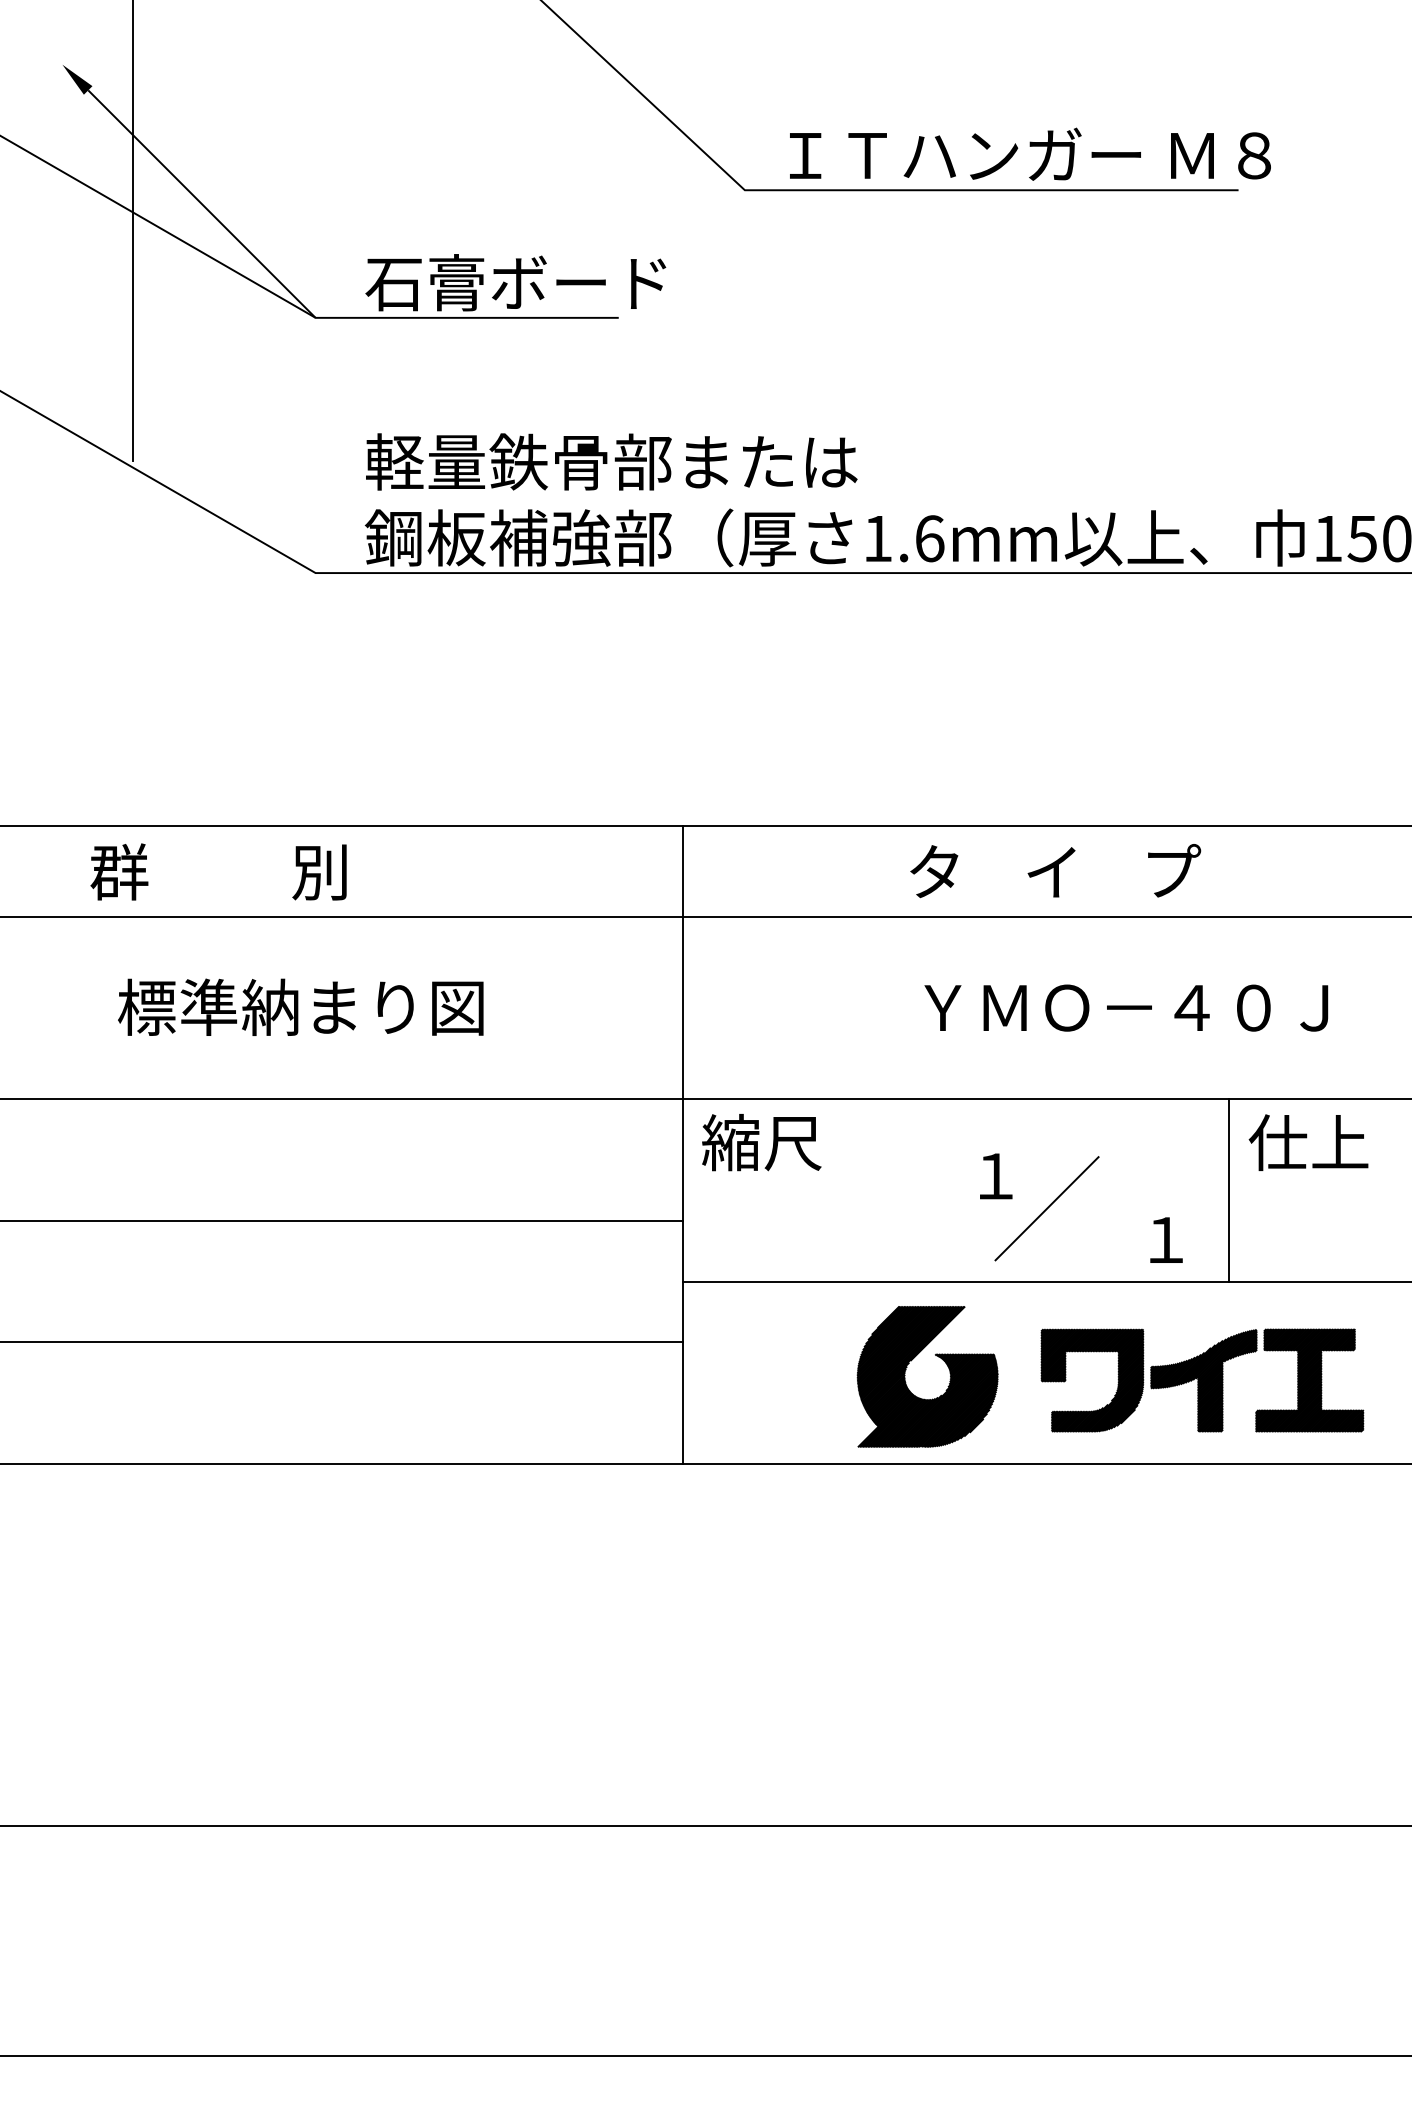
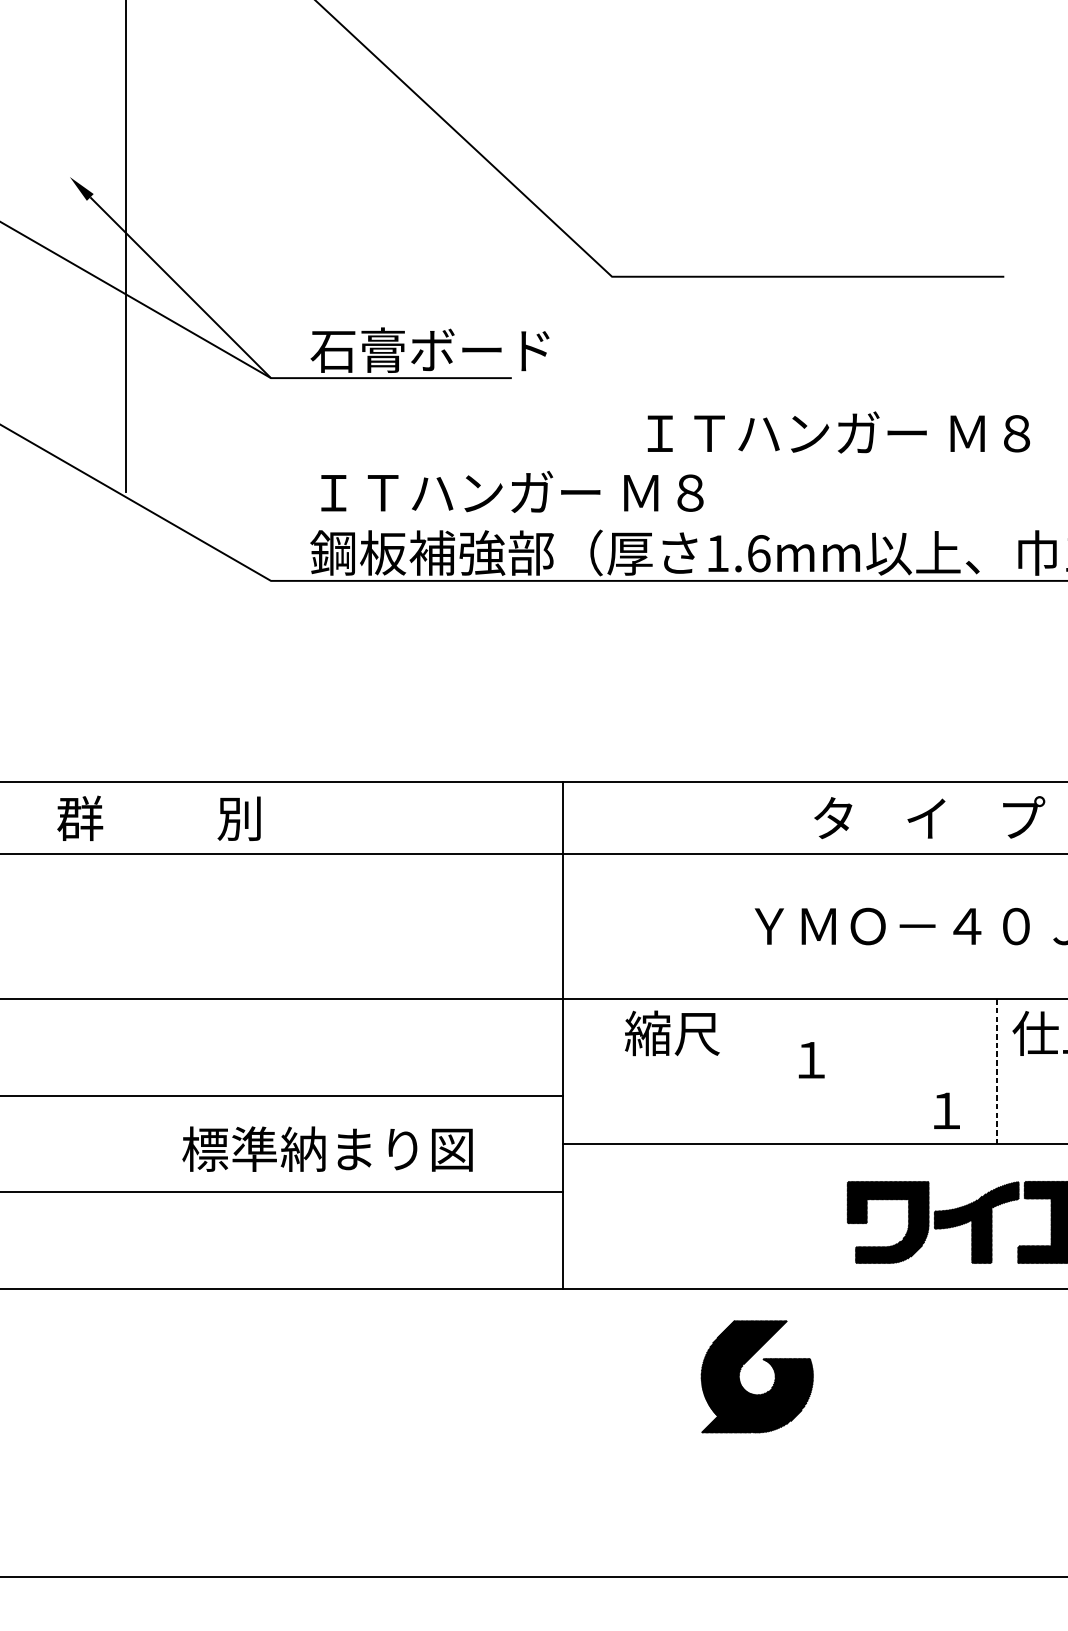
text: (1030, 153) -> (838, 431), moved
text: (613, 461) -> (507, 492), 軽量鉄骨部または -> ＩＴハンガー Ｍ８
text: (218, 871) -> (158, 818), moved
text: (1055, 871) -> (929, 818), moved
text: (300, 1006) -> (327, 1148), moved
text: (761, 1142) -> (672, 1033), moved
line: (1229, 1191) -> (997, 1072), solid -> dashed
line: (1046, 1208) -> (851, 1085), removed
part: (906, 1370) -> (740, 1371), moved

